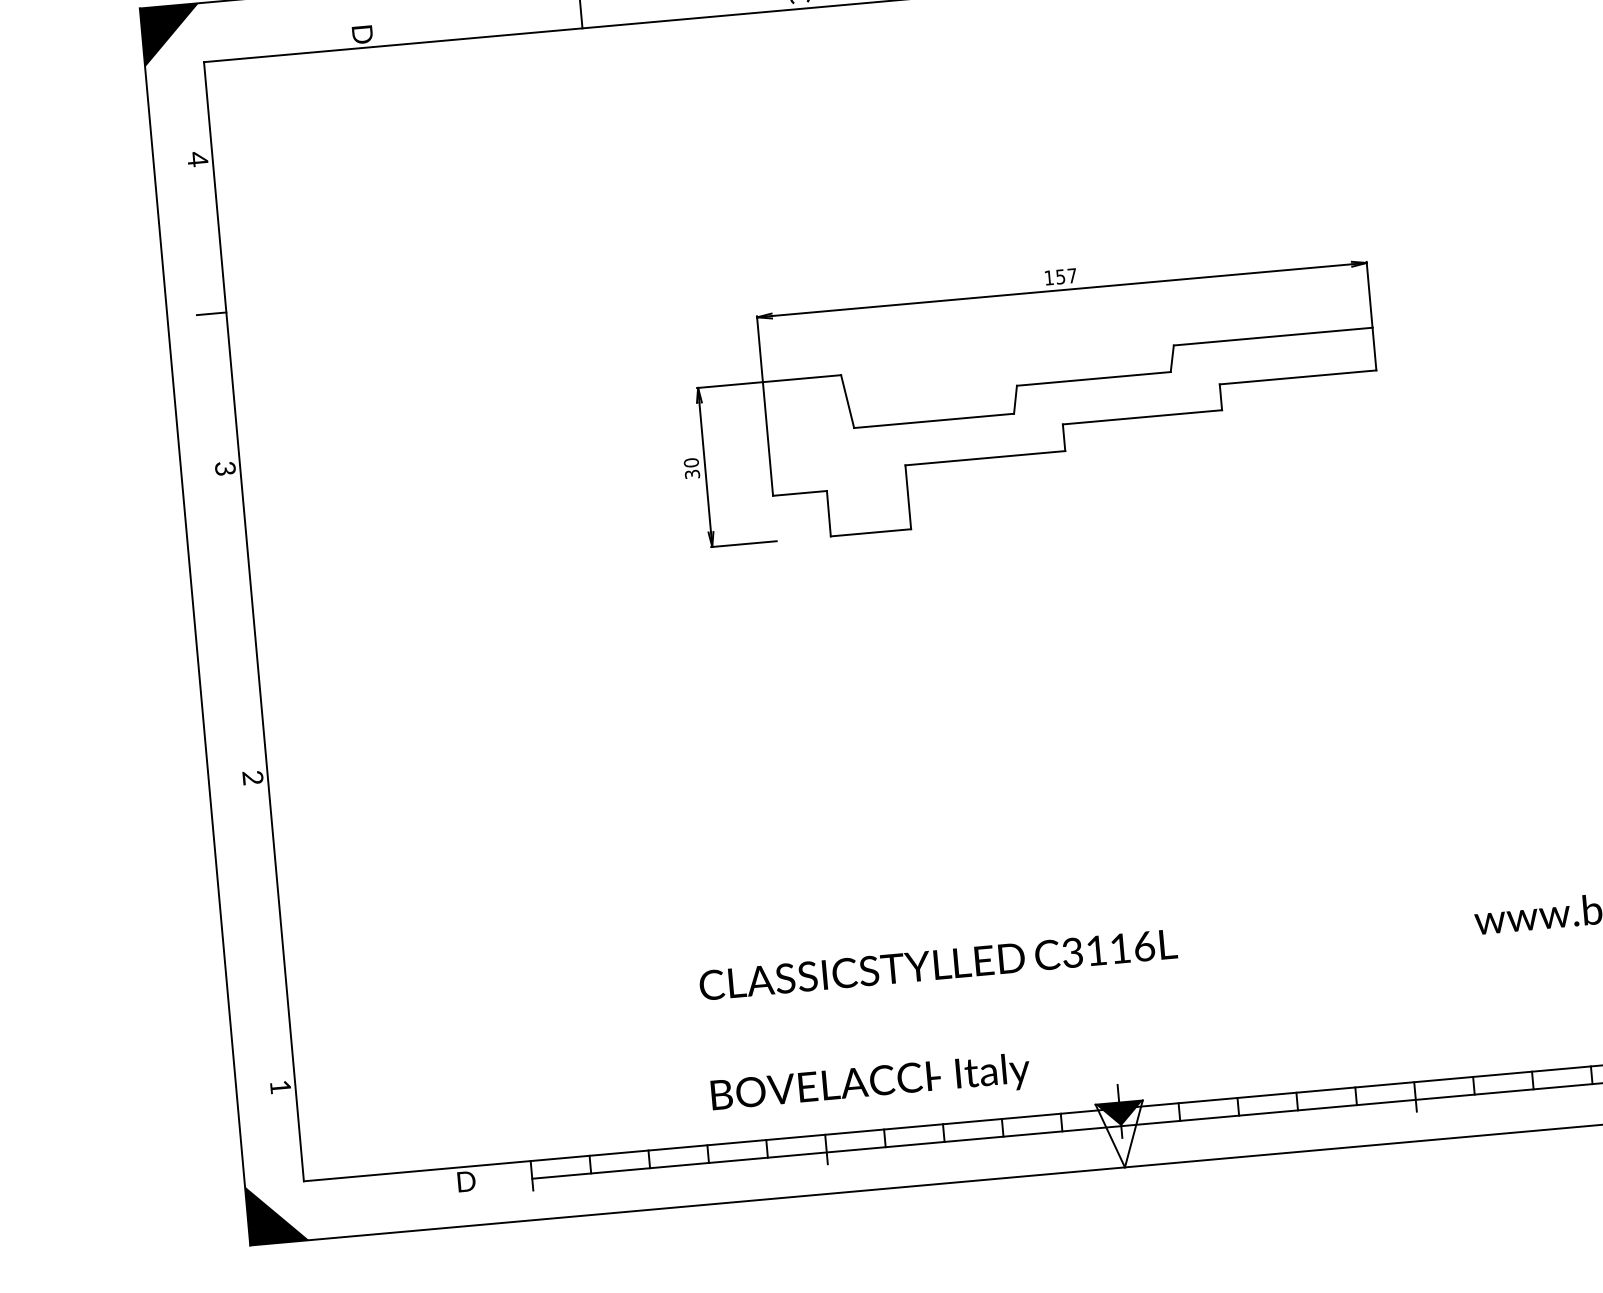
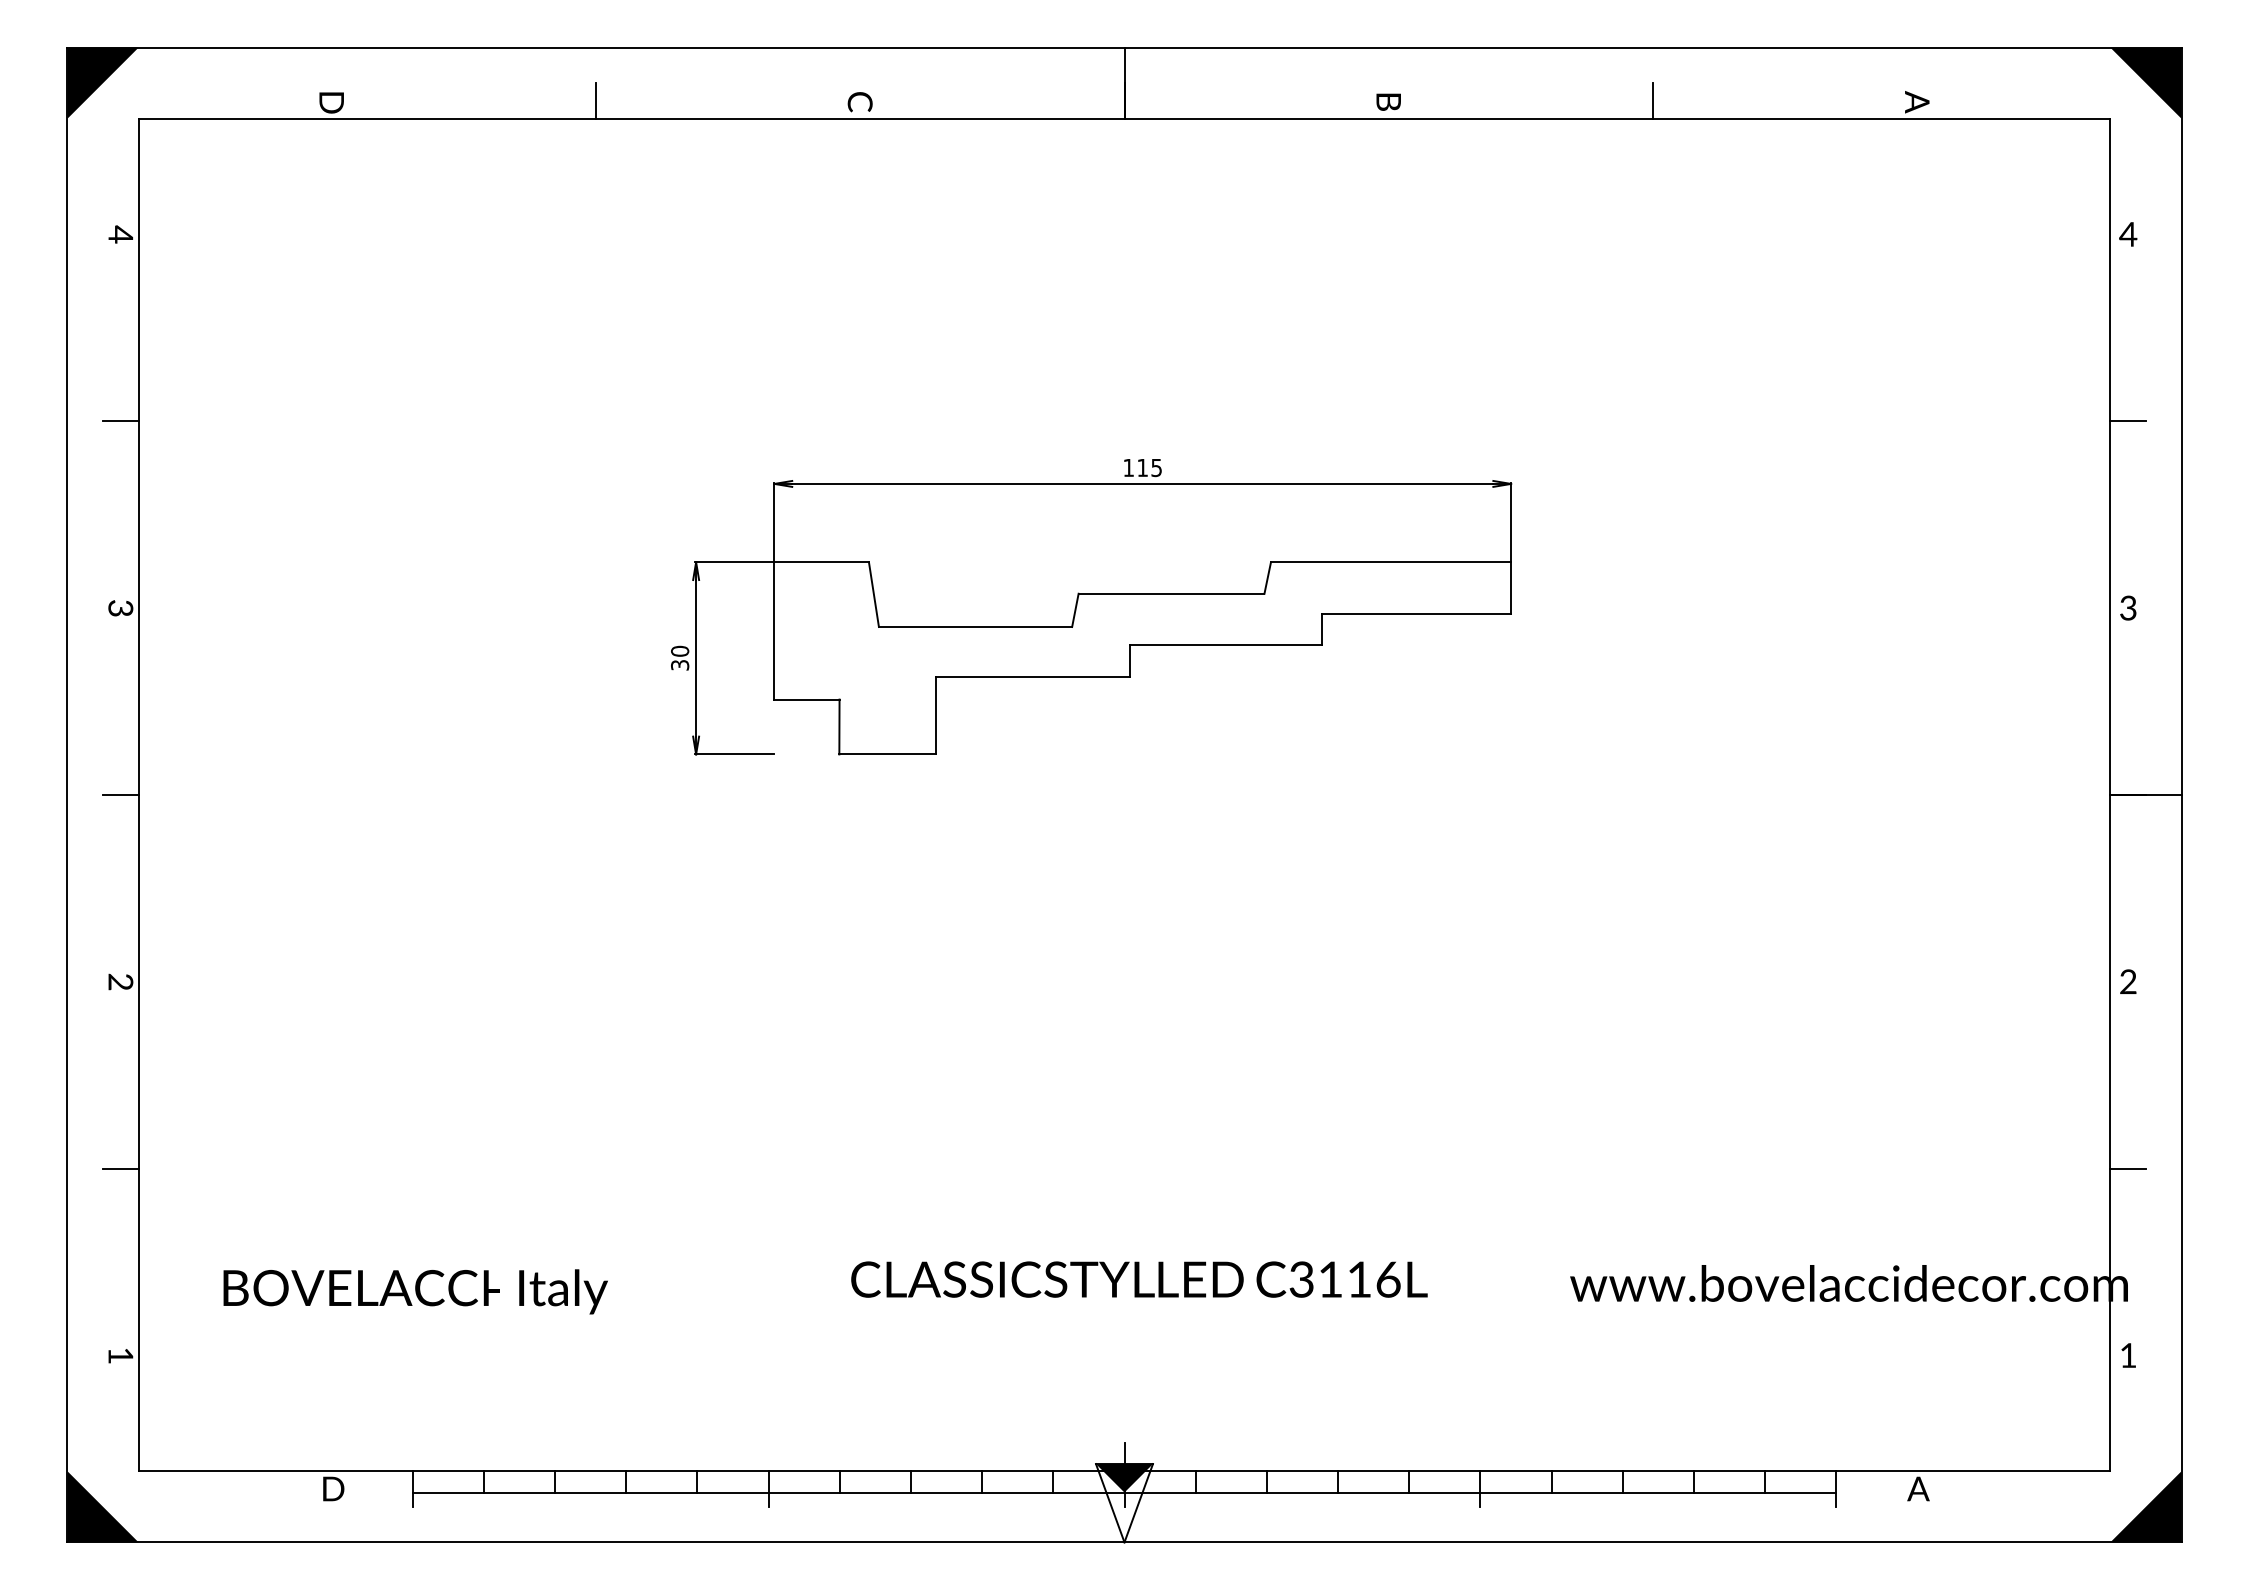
text: (1066, 276) -> (1149, 468), 157 -> 115
line: (238, 623) -> (120, 795), added
line: (266, 932) -> (120, 1168), added
text: (938, 964) -> (1139, 1279), moved
text: (870, 1084) -> (415, 1291), moved

